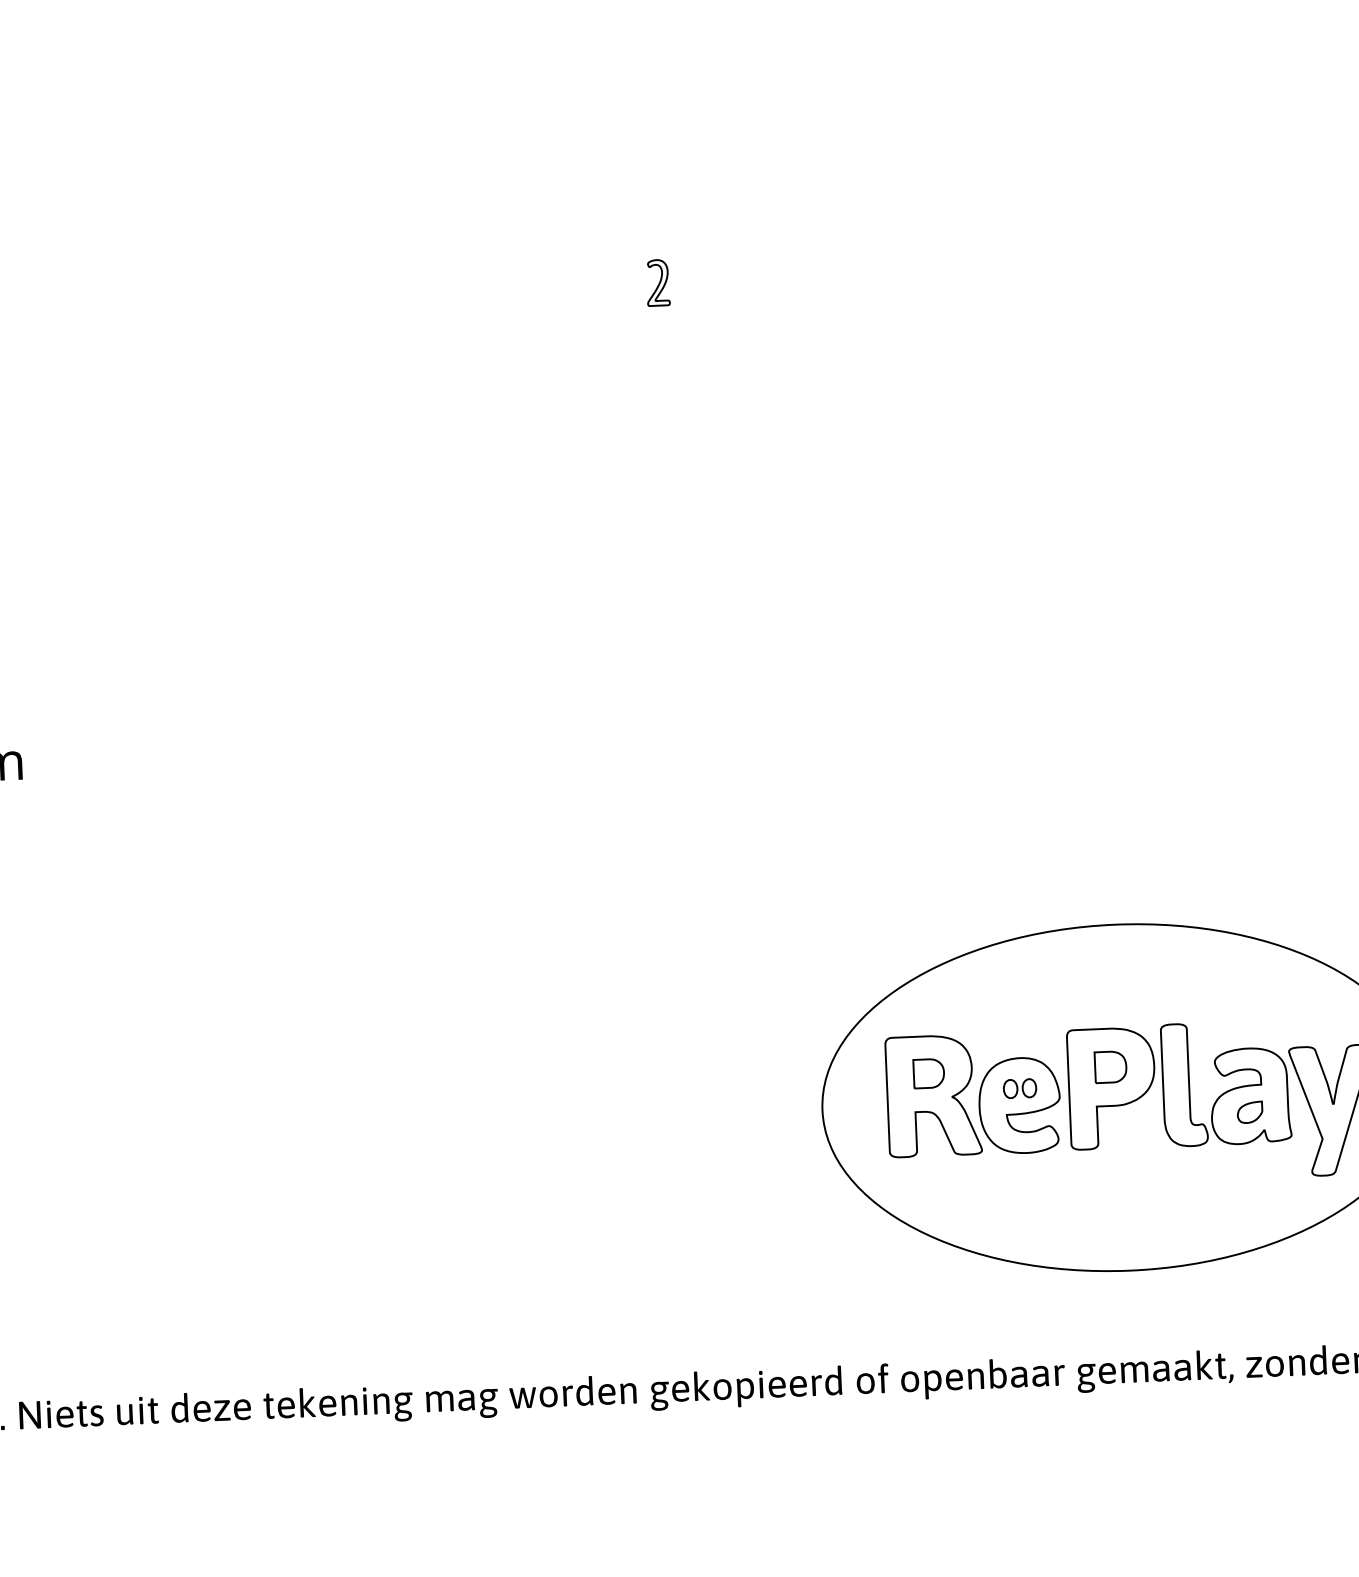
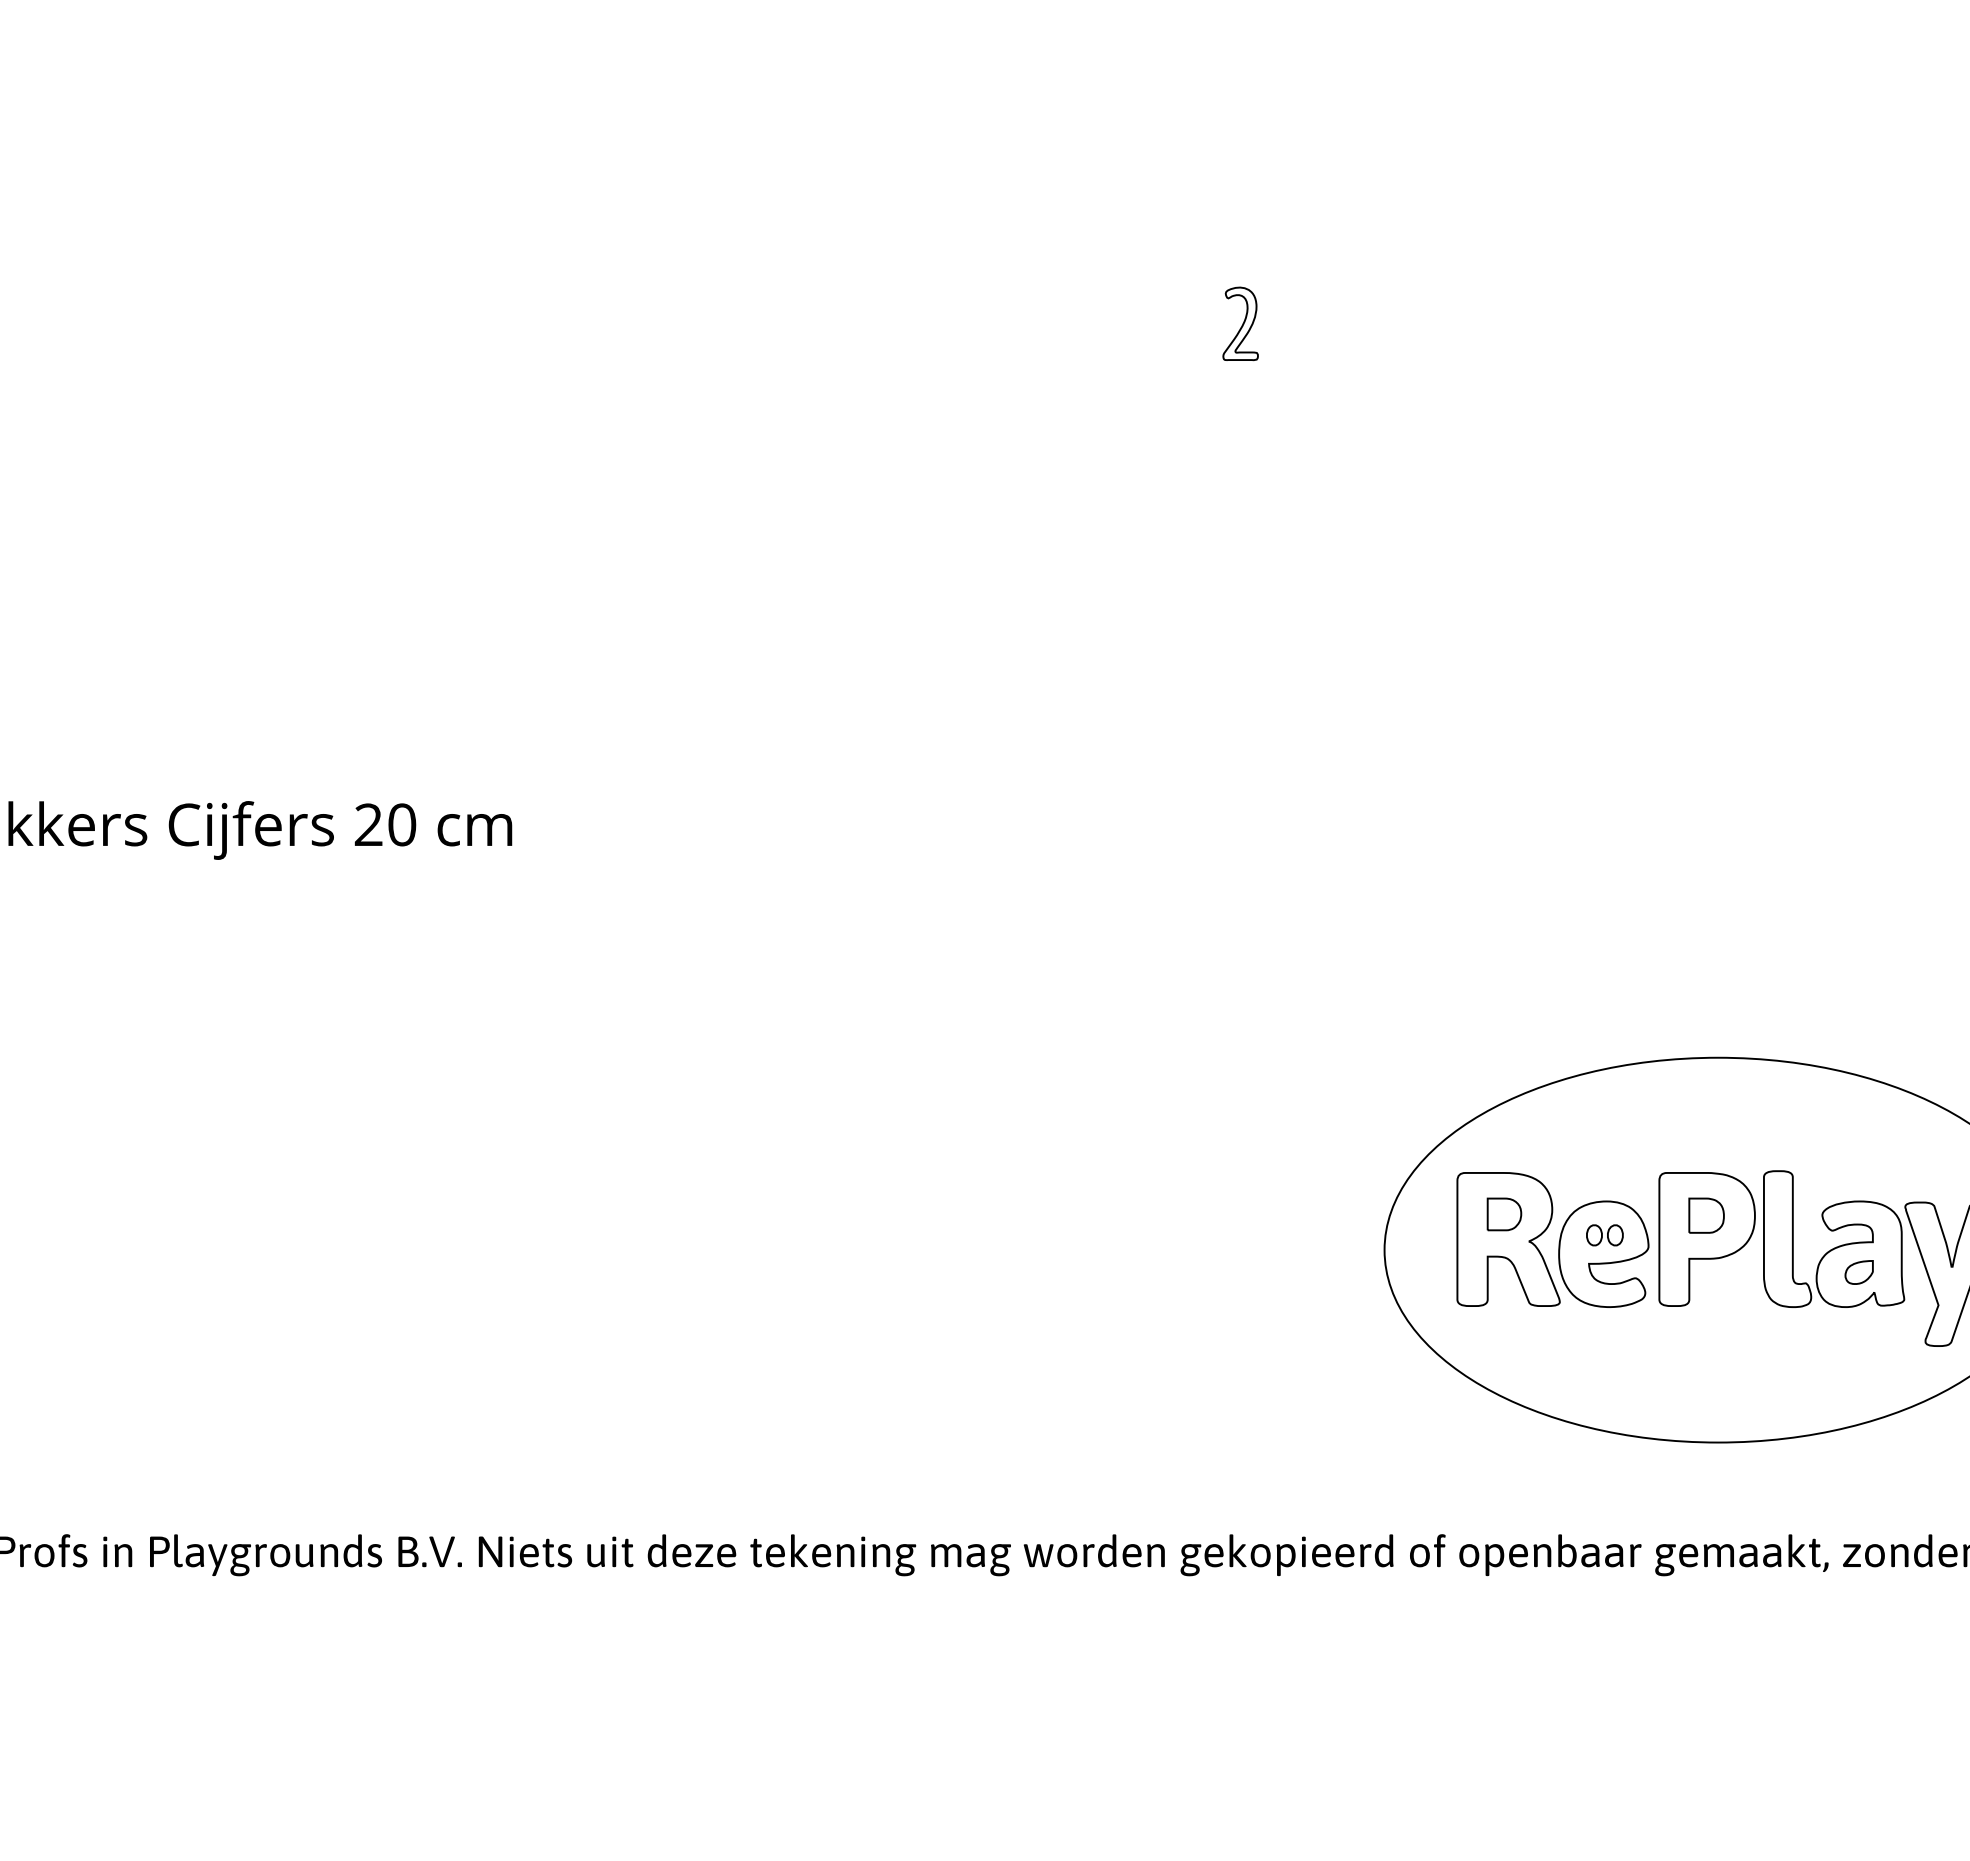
part: (658, 282) -> (1240, 323), size x1.43

